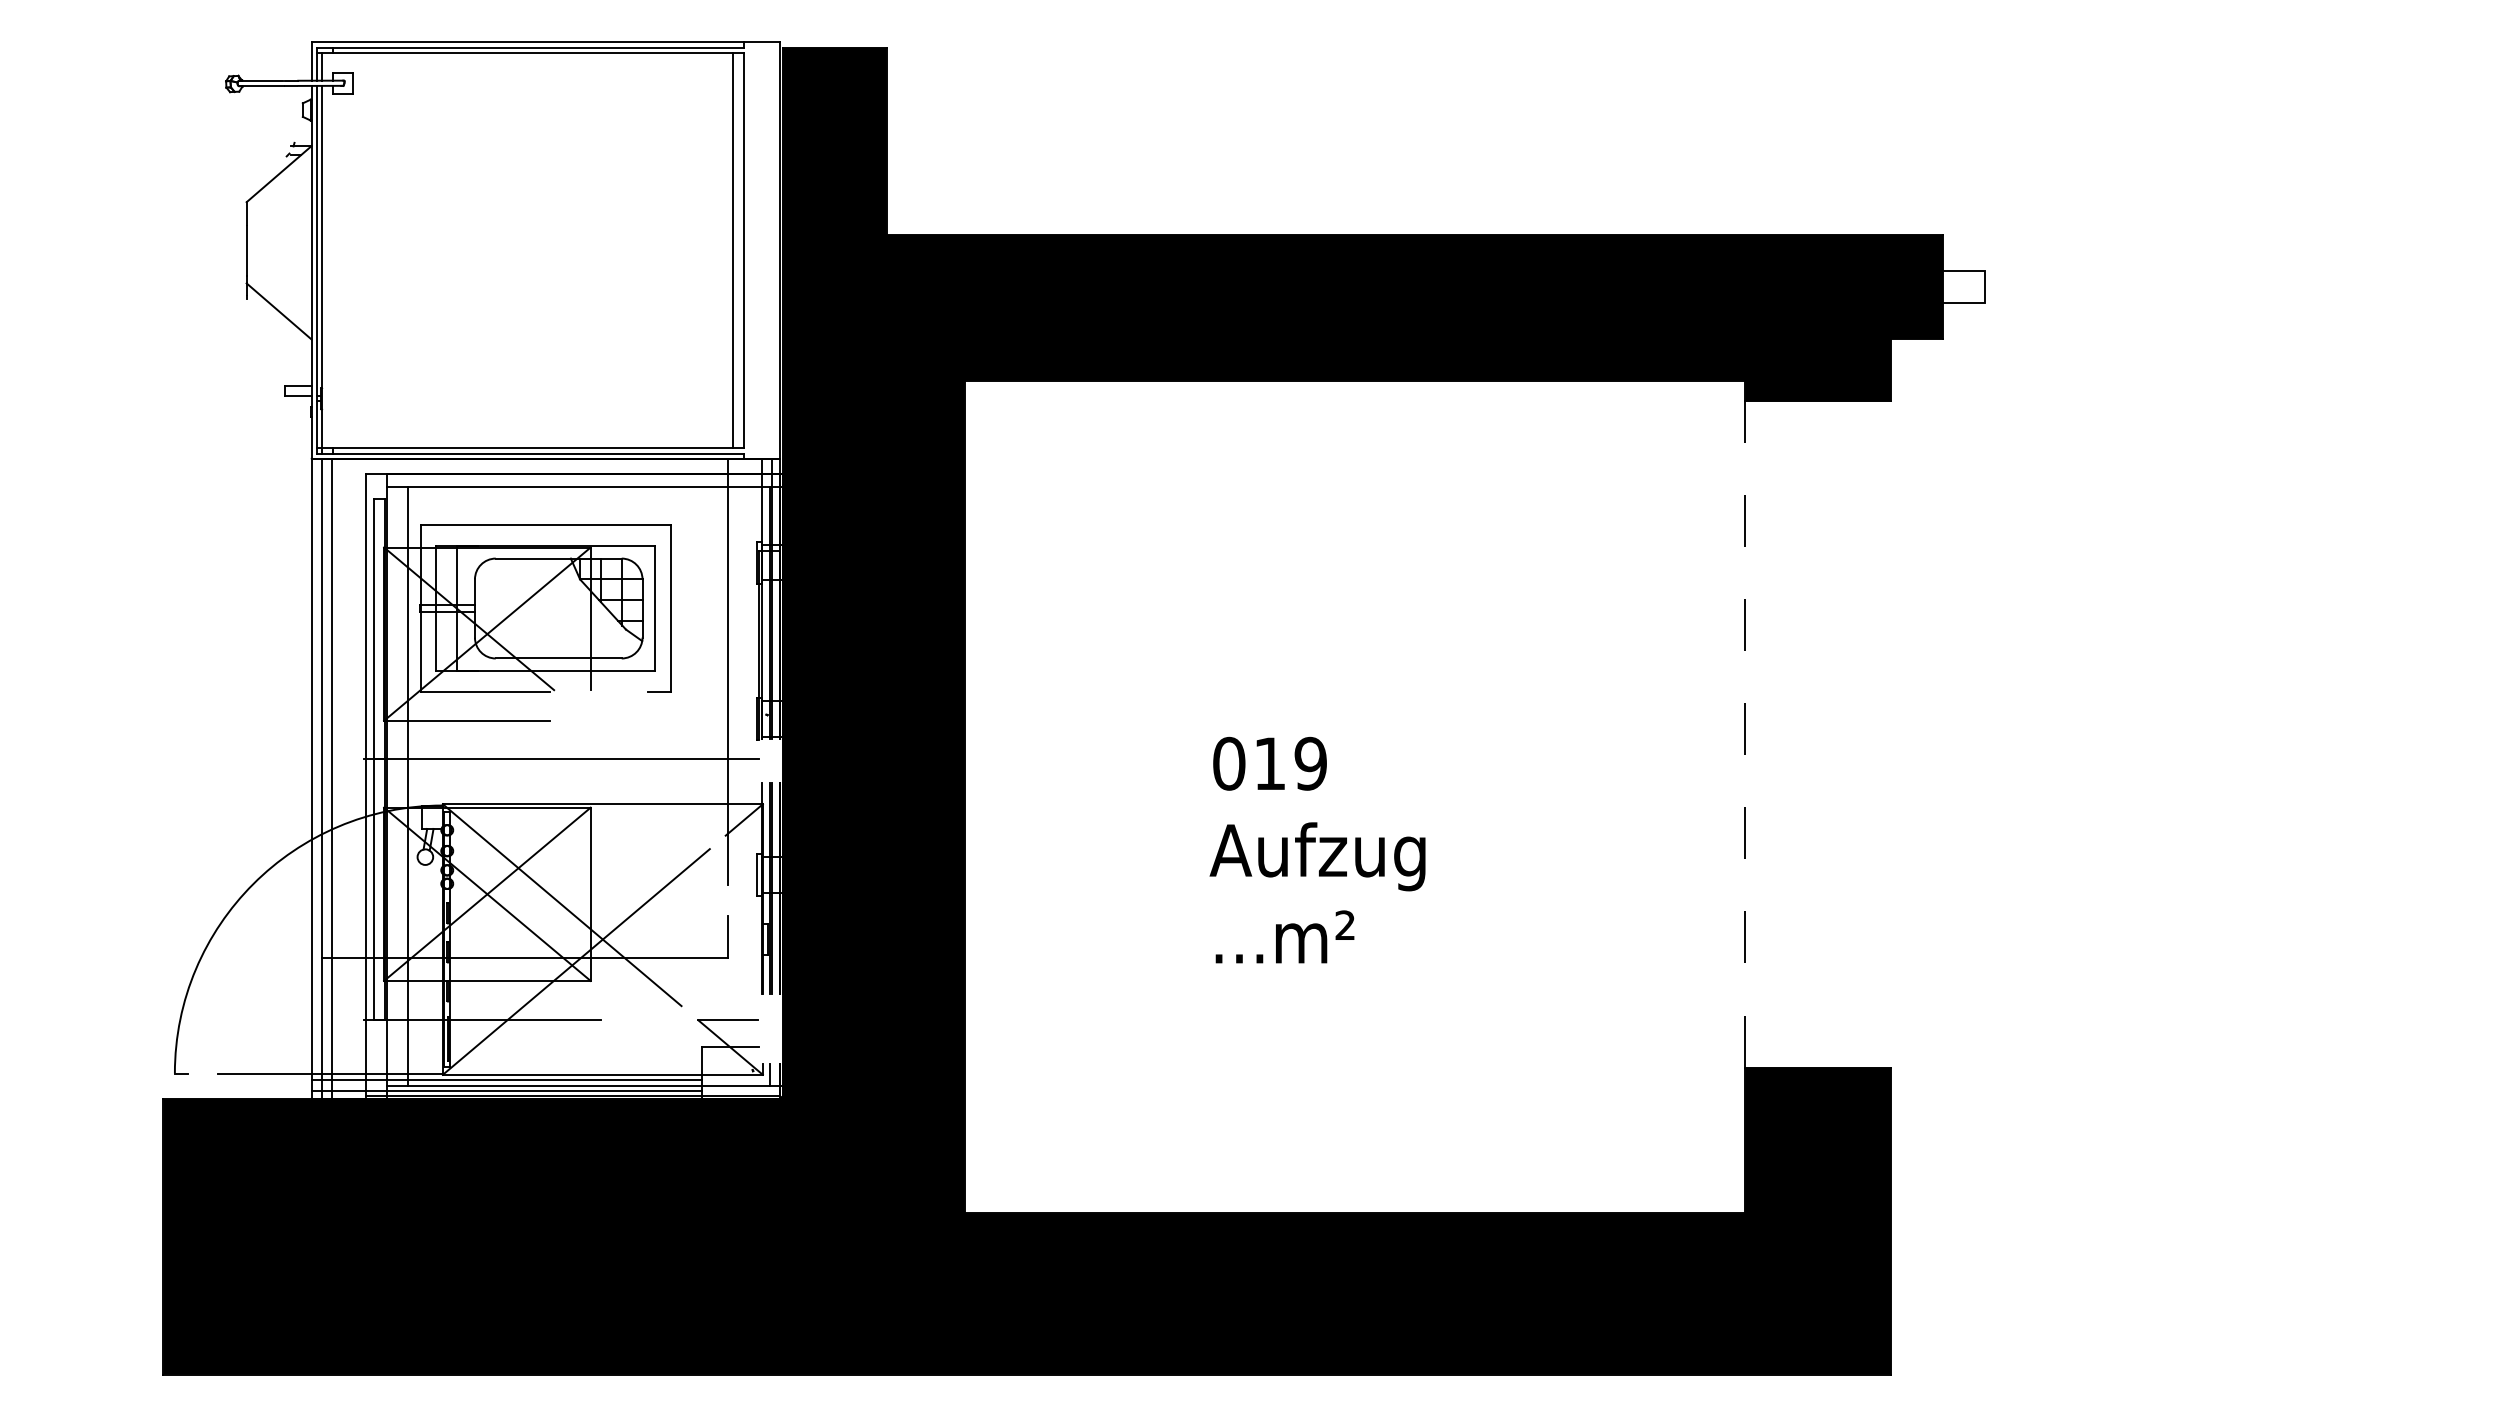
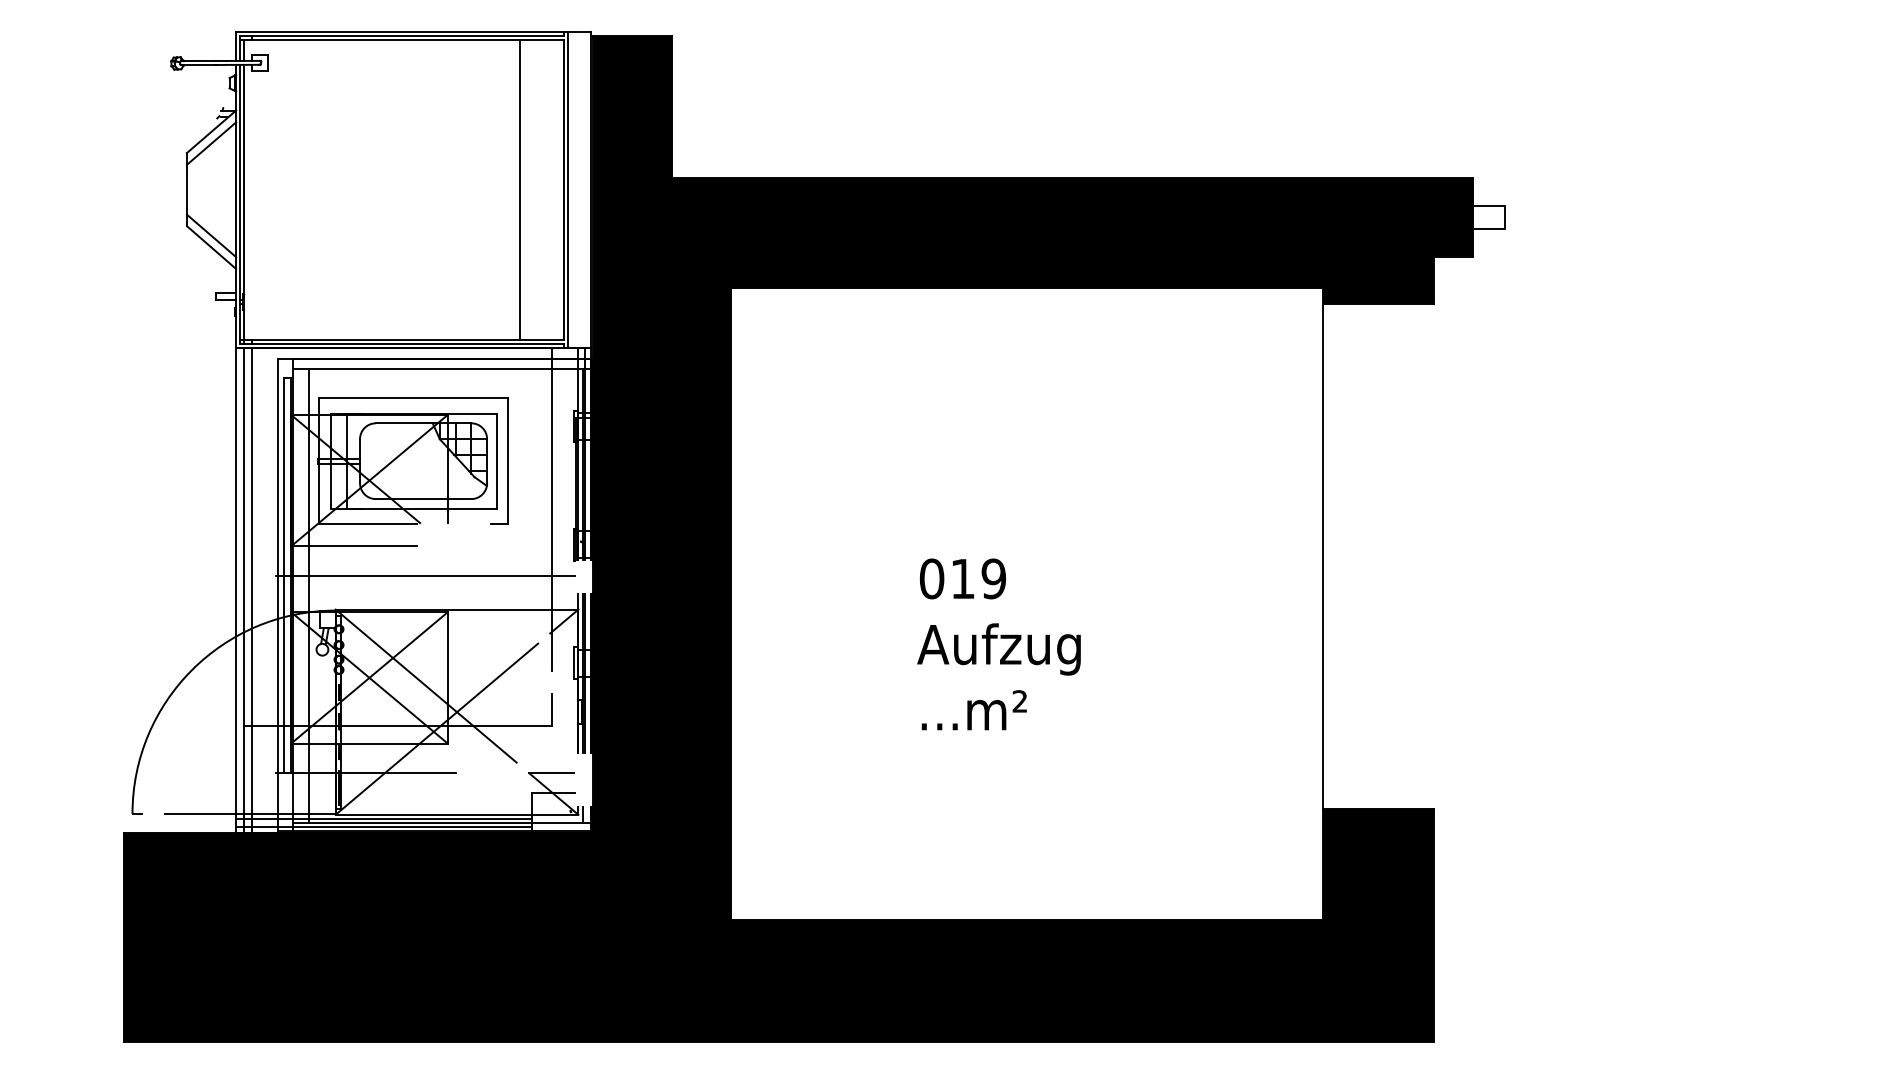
line: (278, 189) -> (211, 143), added
line: (733, 250) -> (520, 189), moved
line: (748, 250) -> (567, 189), added
line: (279, 326) -> (211, 247), added
line: (1745, 734) -> (1323, 556), dashed -> solid

